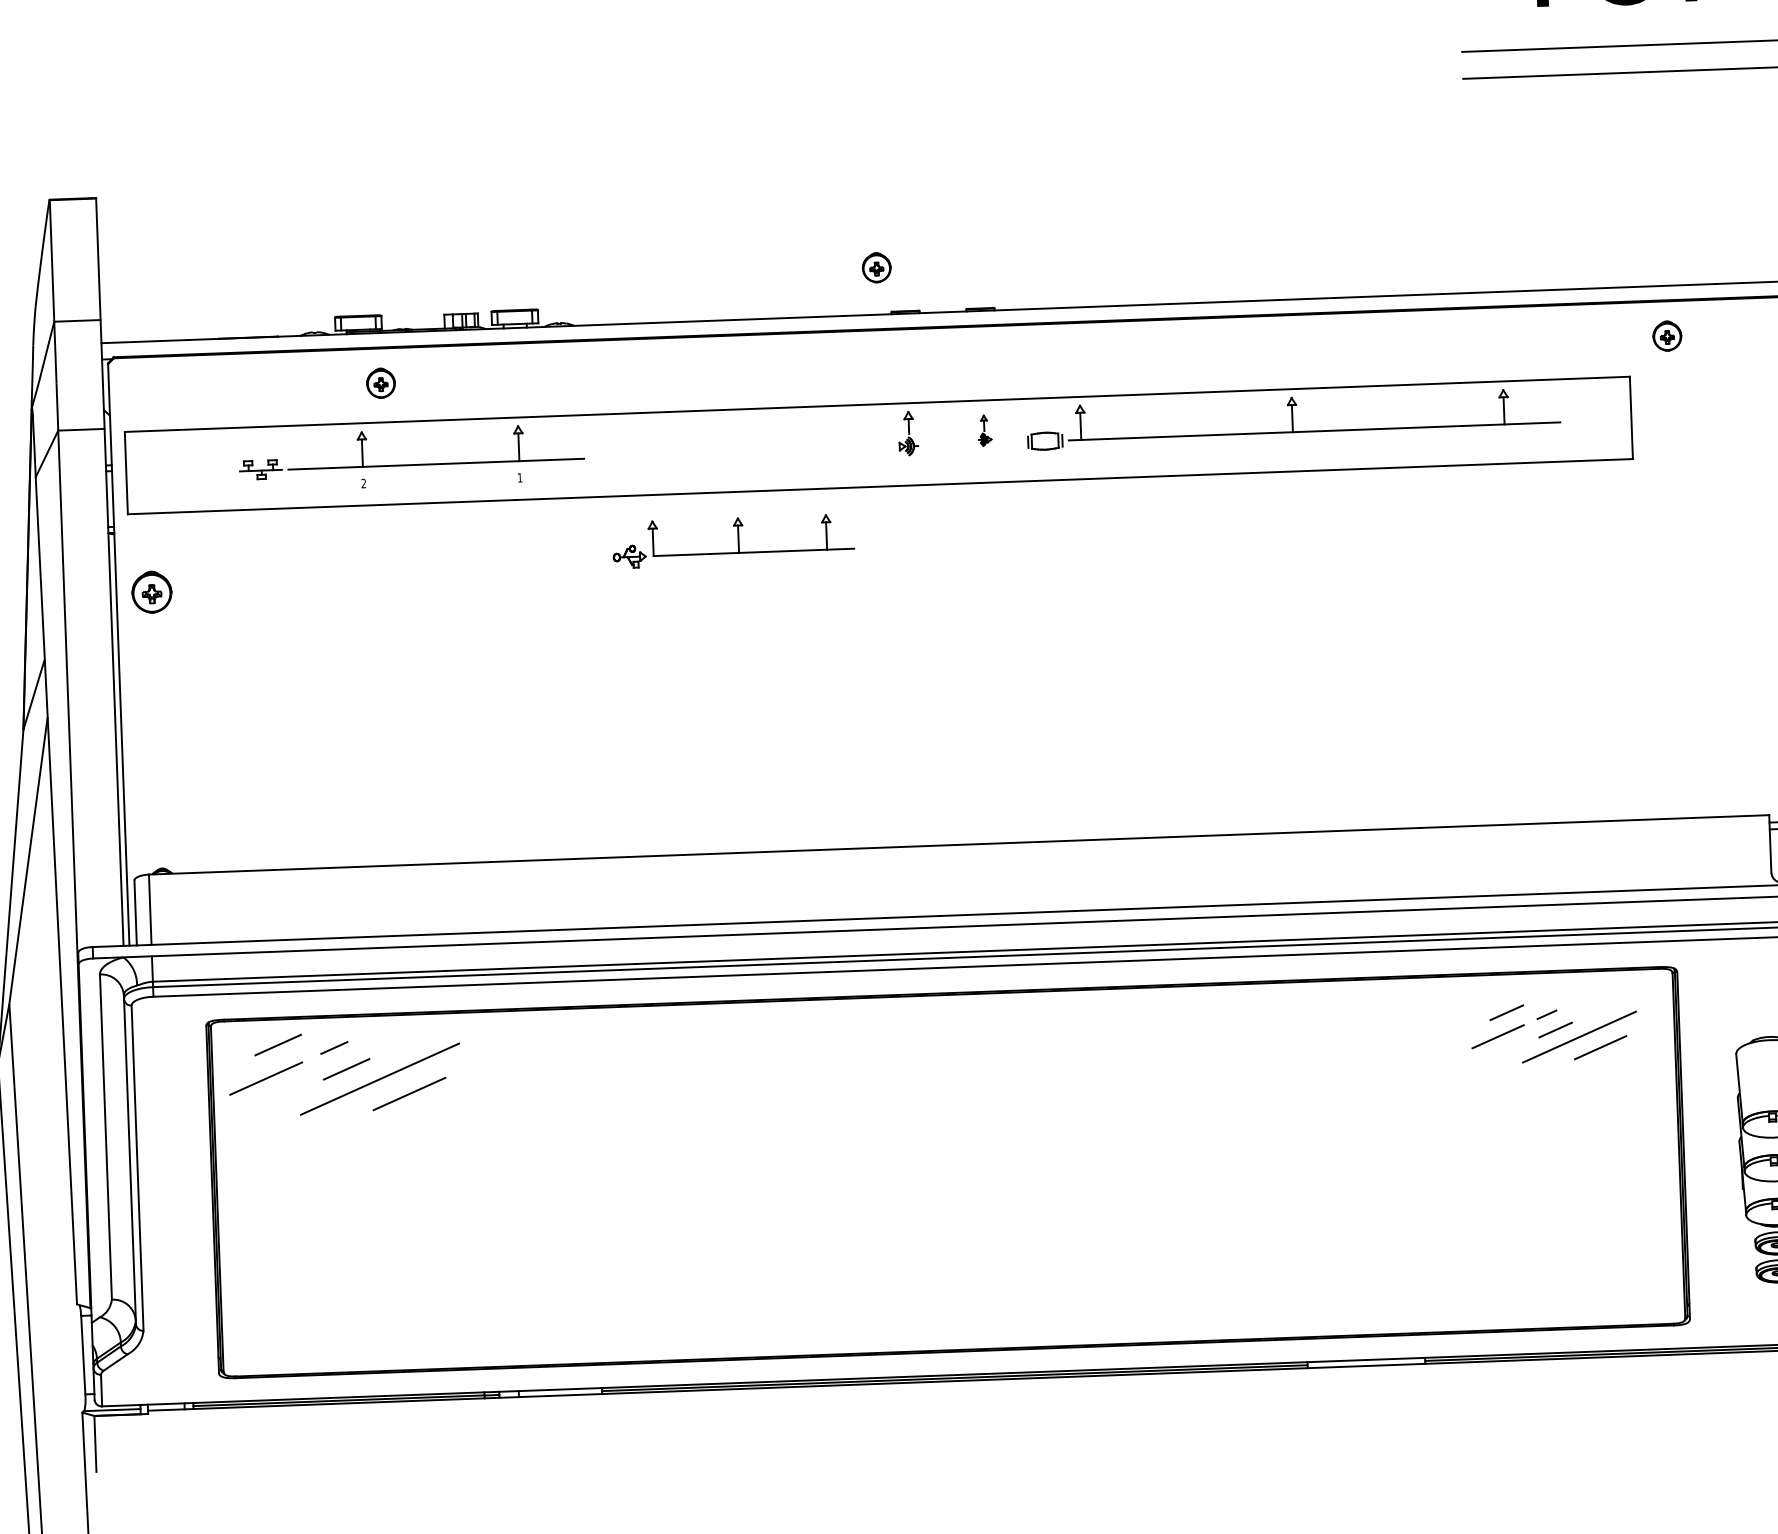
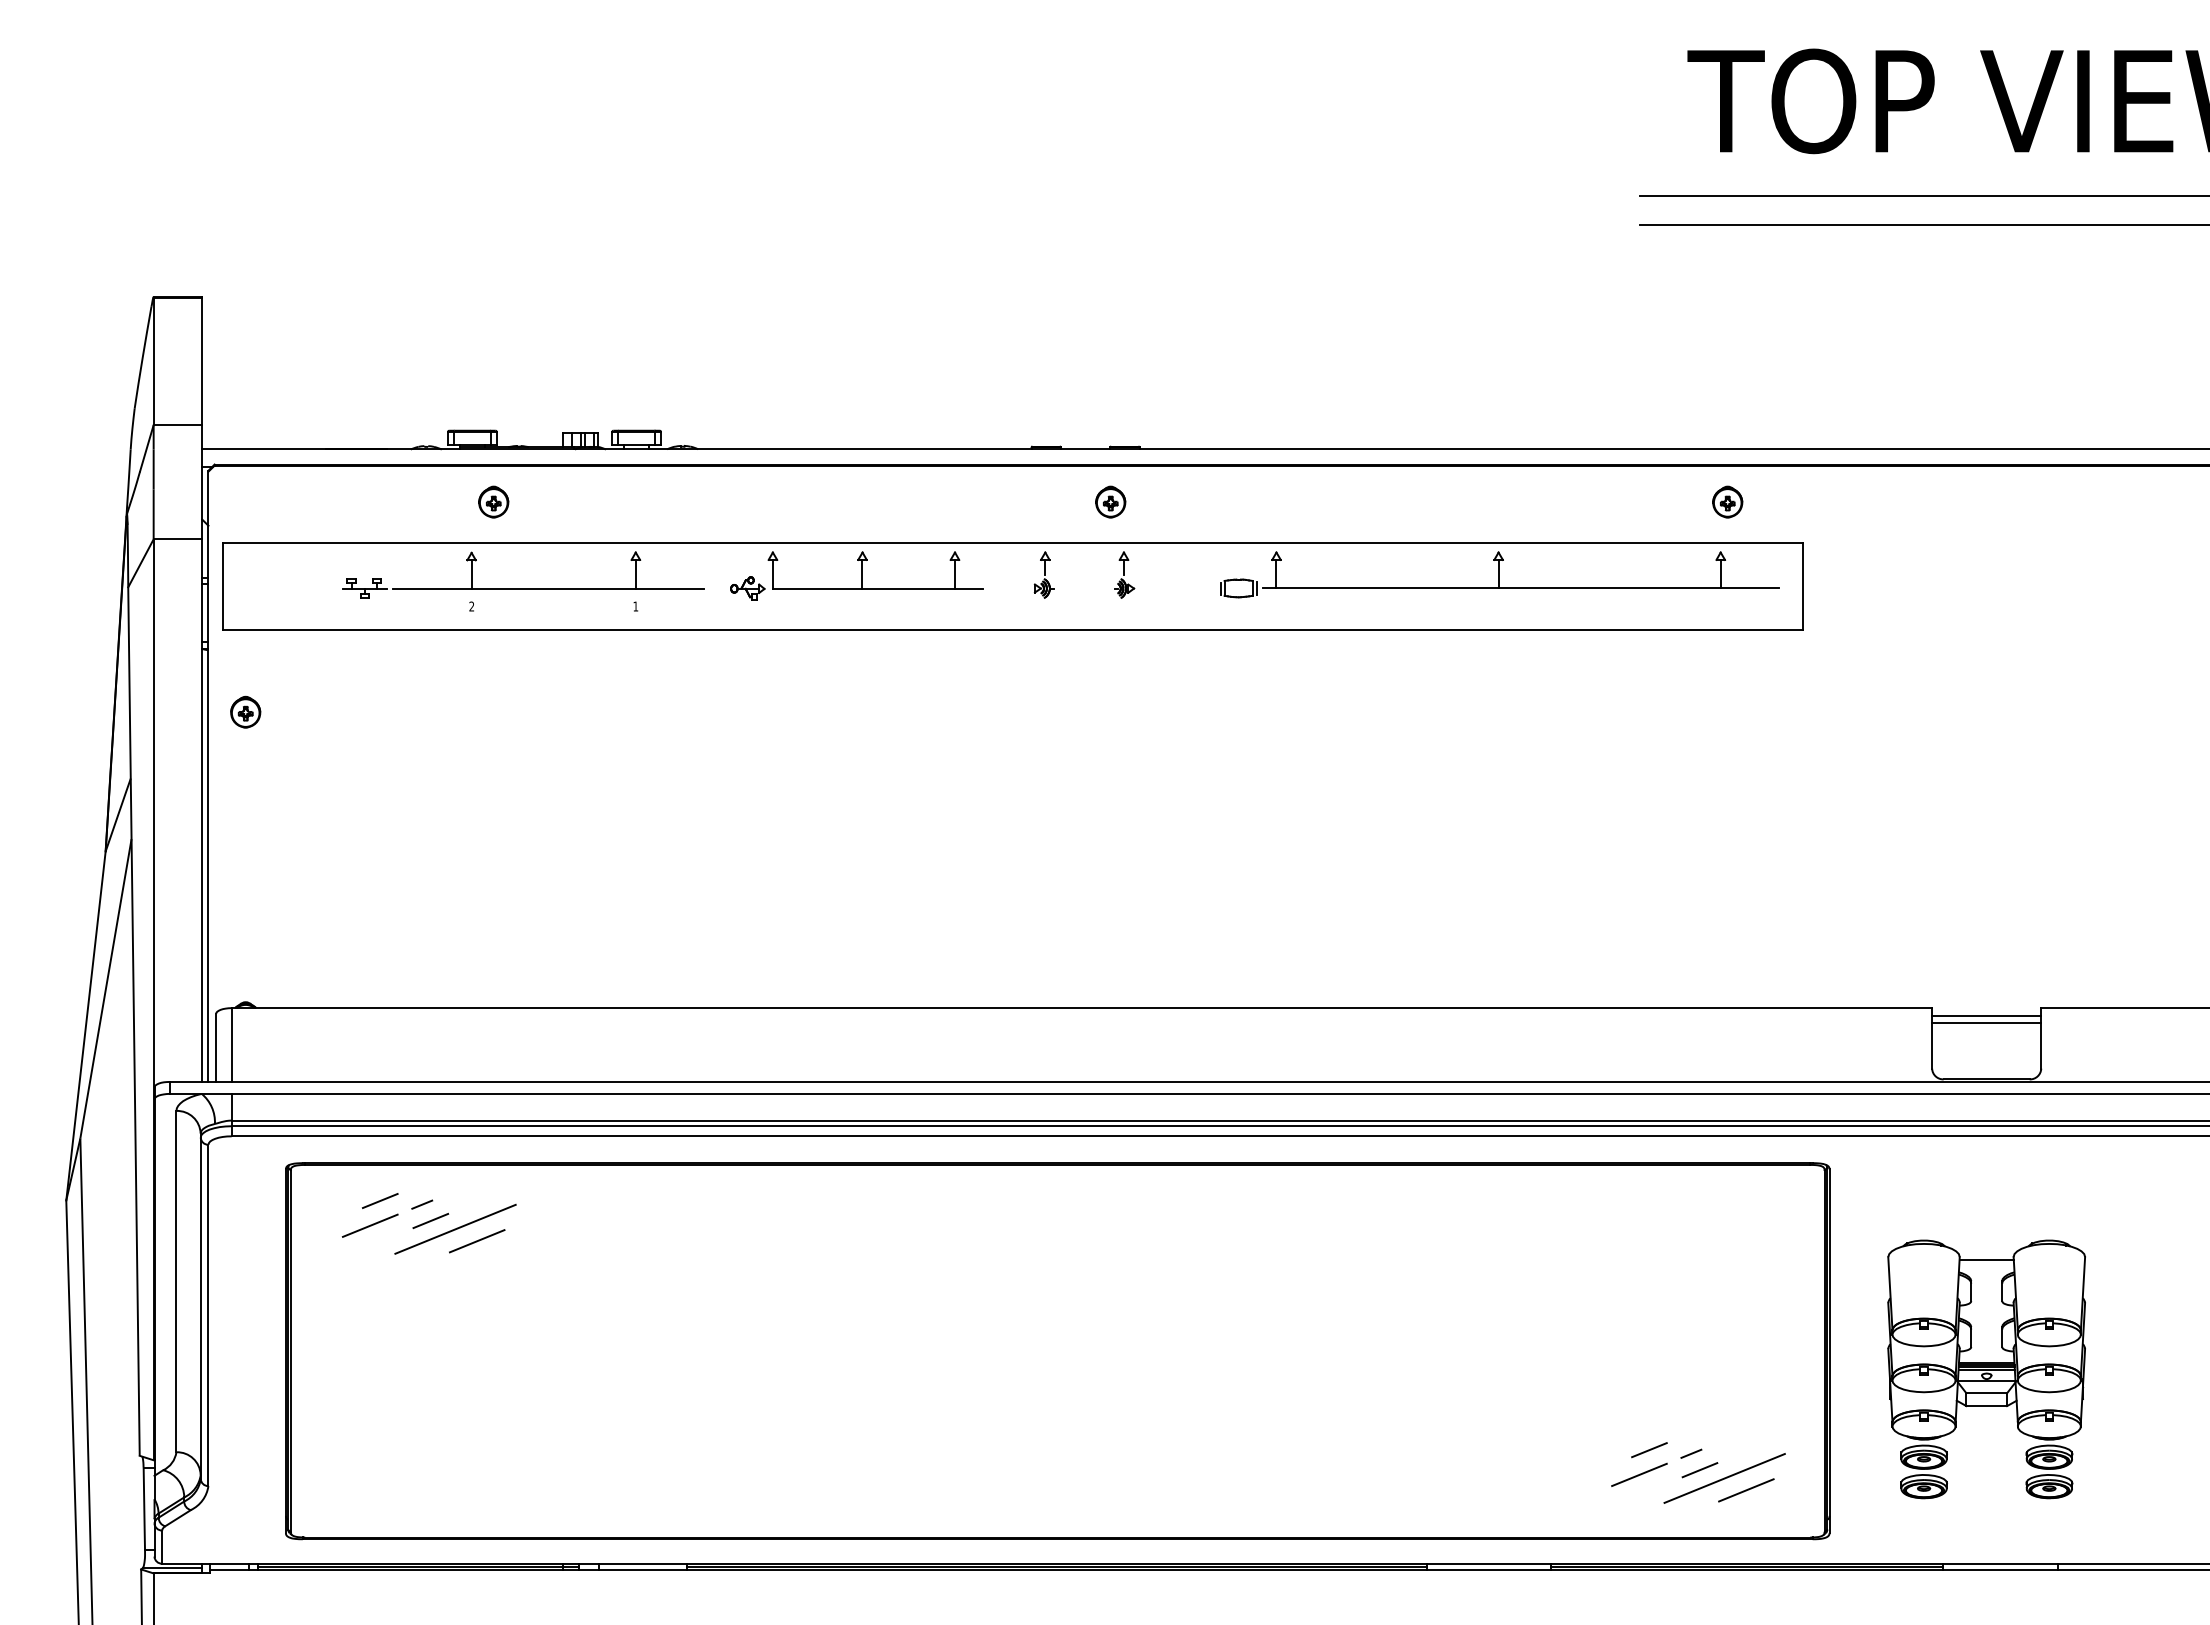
part: (876, 267) -> (1110, 501), moved
part: (1667, 335) -> (1727, 501), moved
part: (1293, 418) -> (1499, 574), moved
part: (984, 430) -> (1124, 574), size x1.43
part: (732, 540) -> (856, 575), moved
part: (151, 591) -> (245, 711), size x0.71
part: (1554, 1032) -> (1698, 1472), moved
part: (345, 1072) -> (429, 1223), size x0.71

